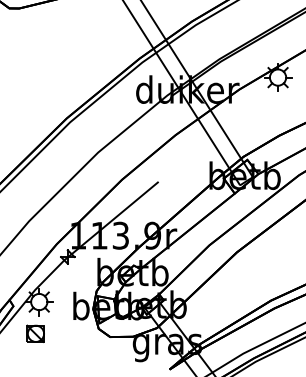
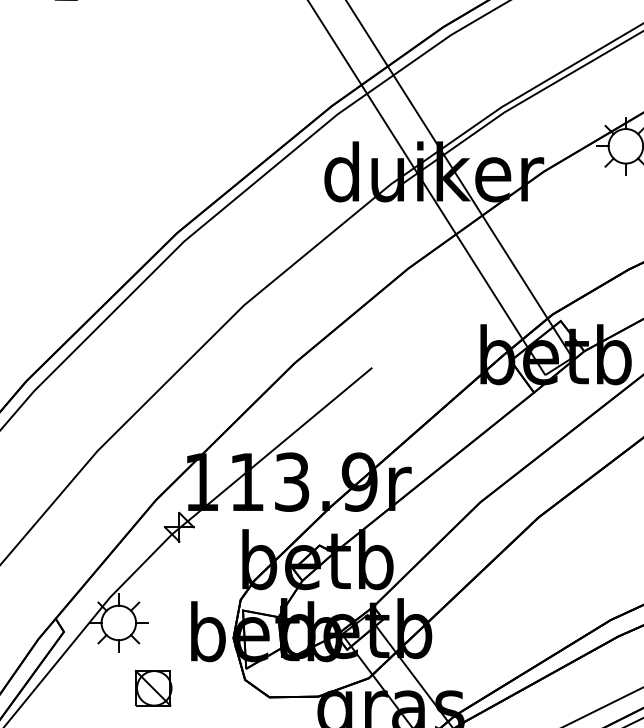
part: (35, 333) -> (153, 687), moved

